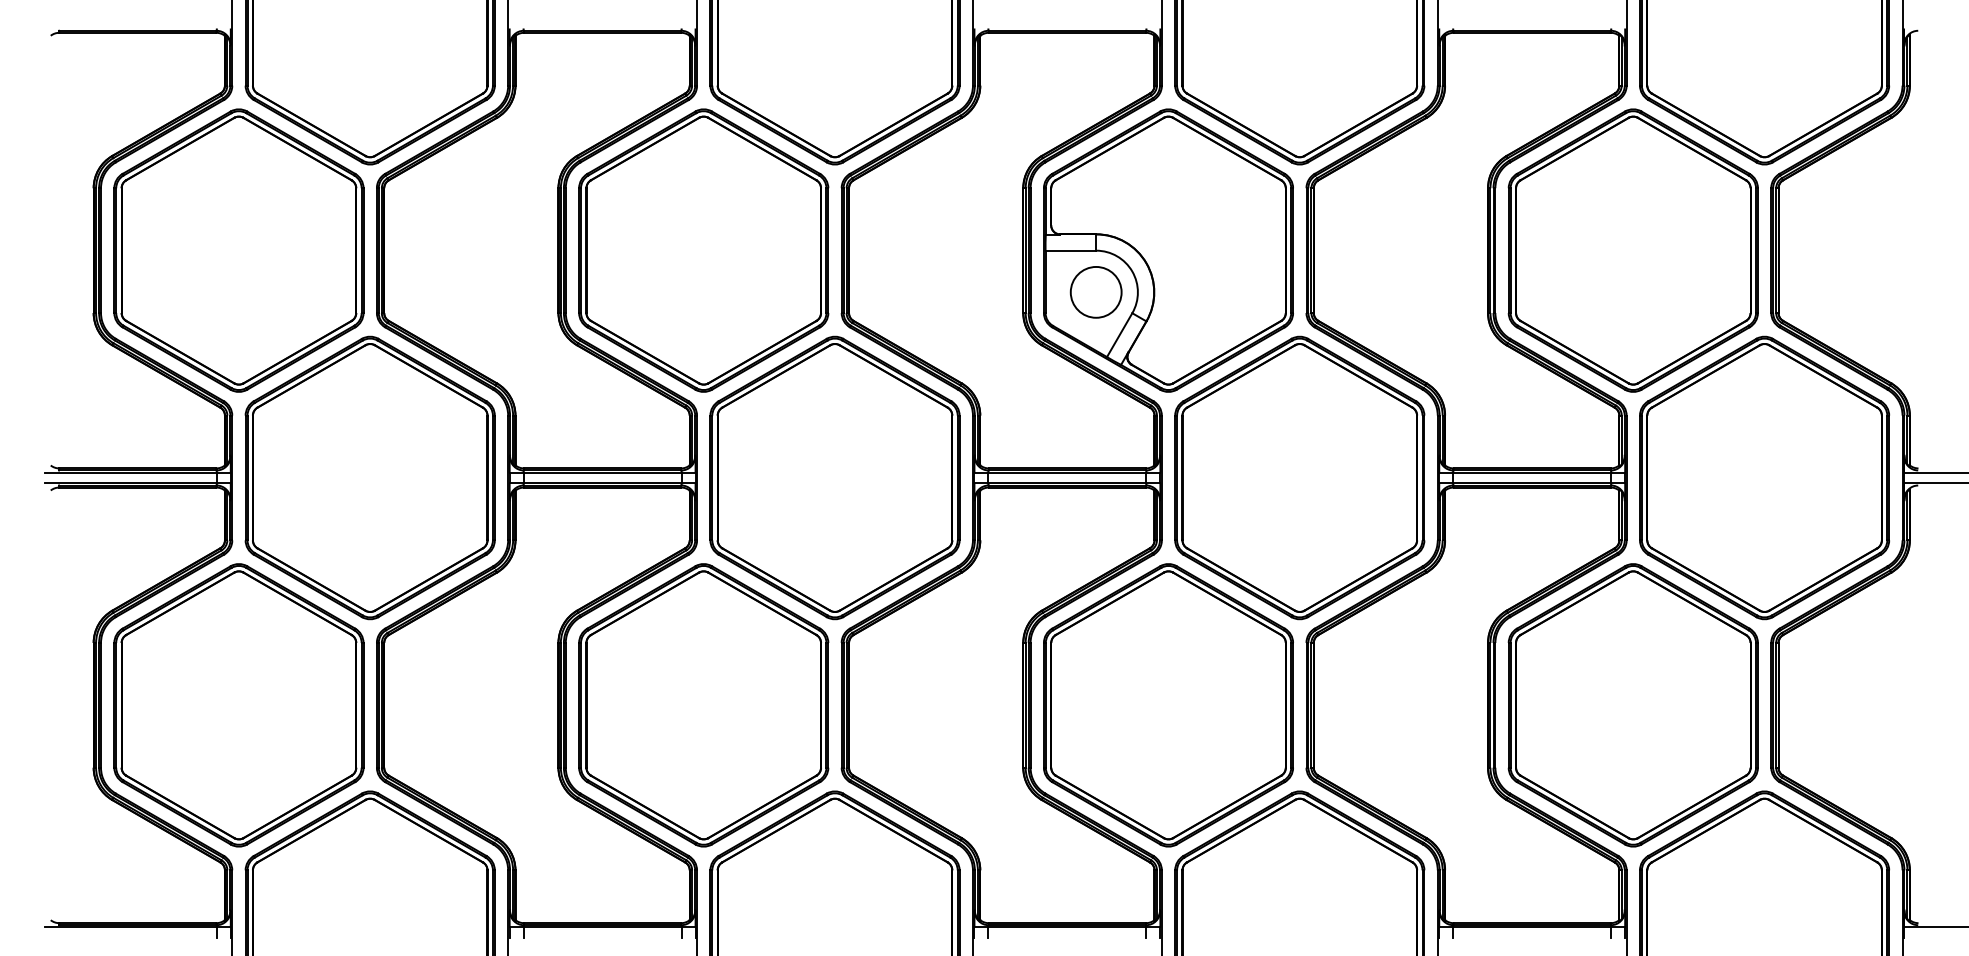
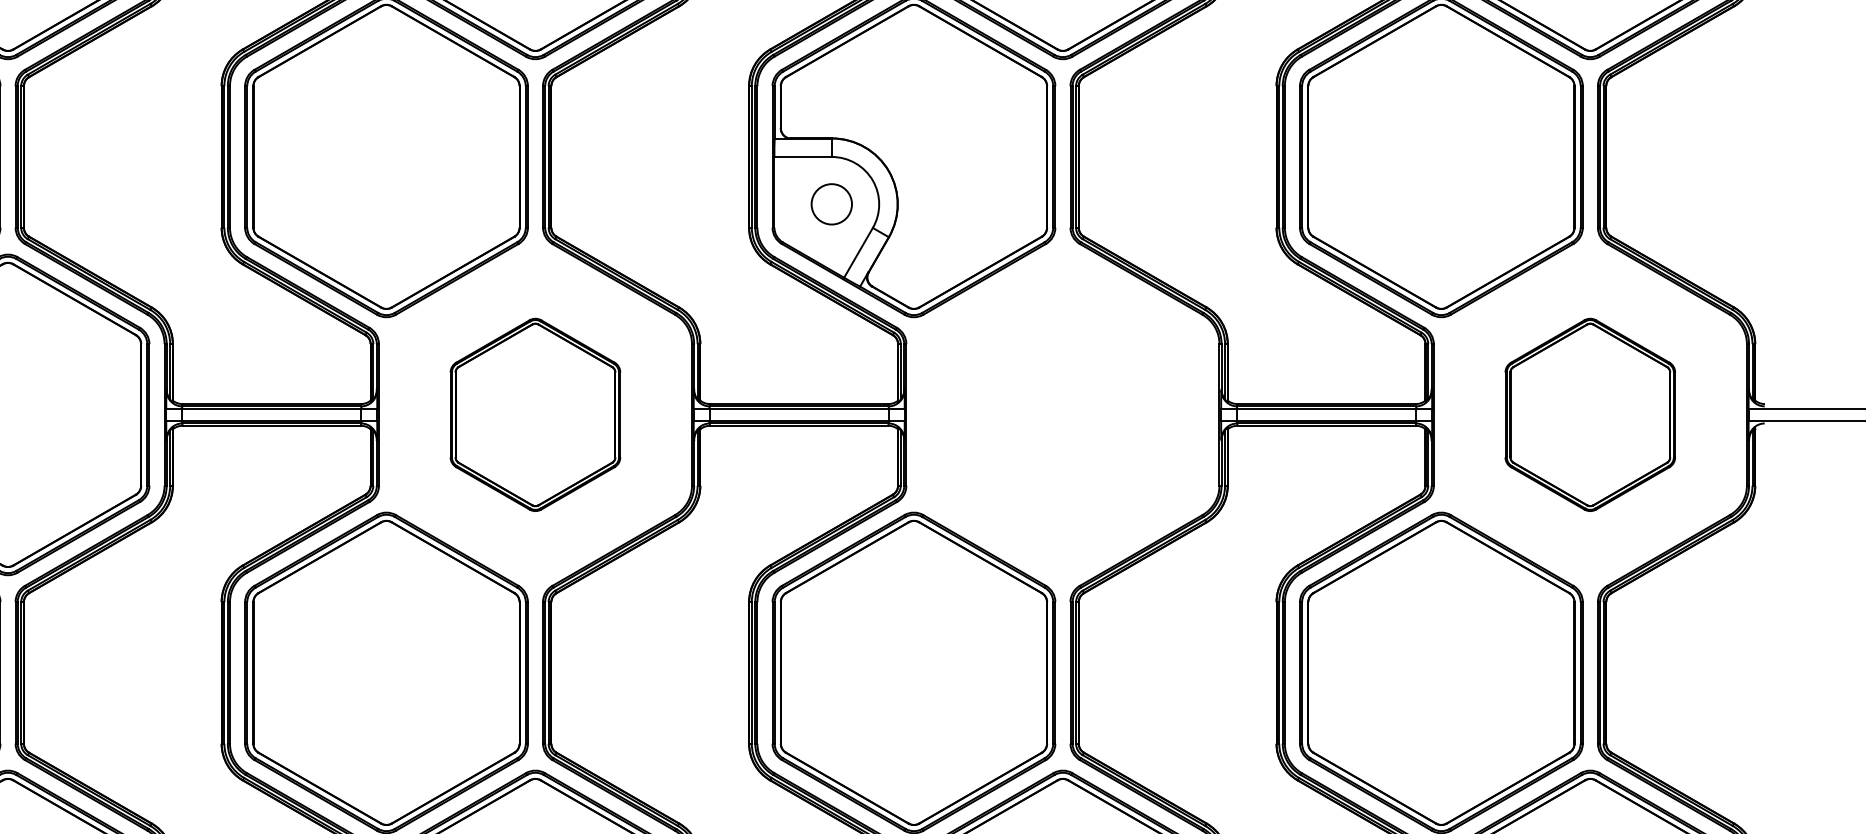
circle: (1095, 292) -> (831, 204), size x0.7
part: (834, 477) -> (534, 414), size x0.6
part: (1299, 477) -> (1062, 414), removed
part: (1764, 477) -> (1590, 414), size x0.6

